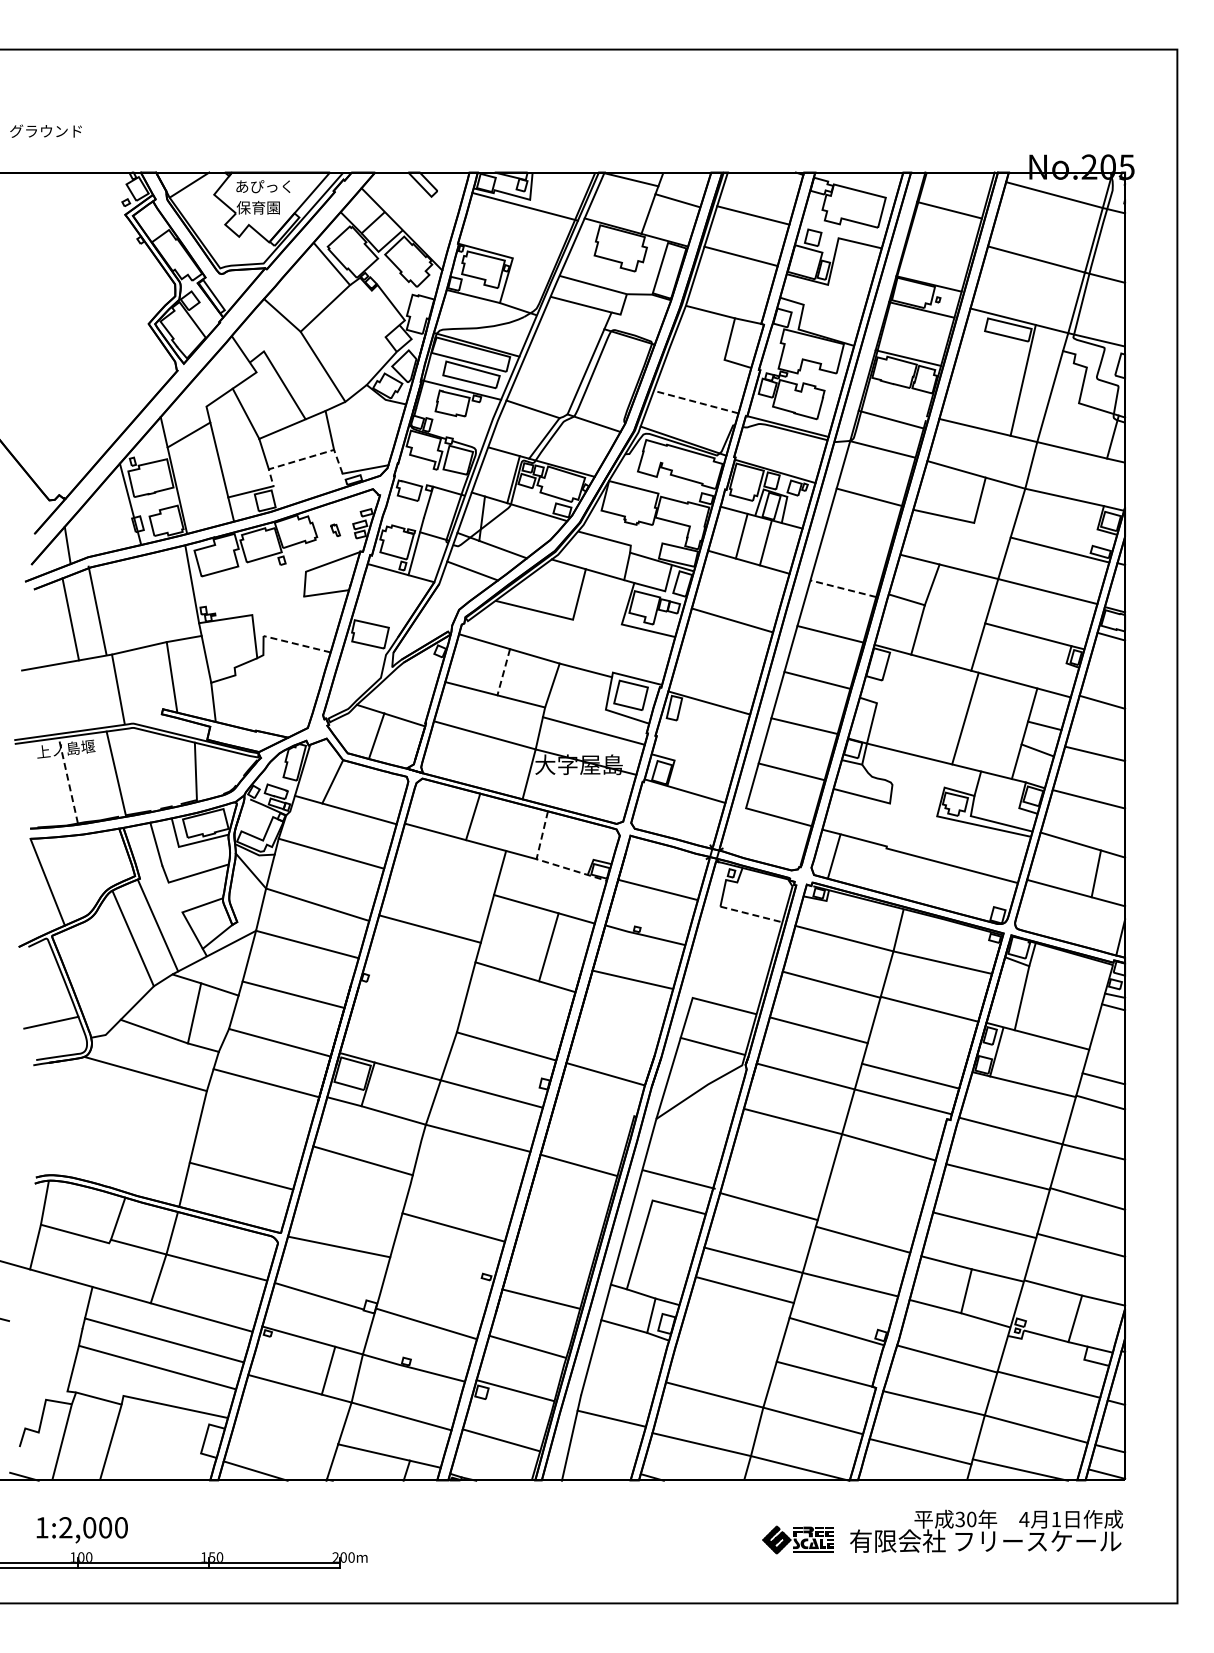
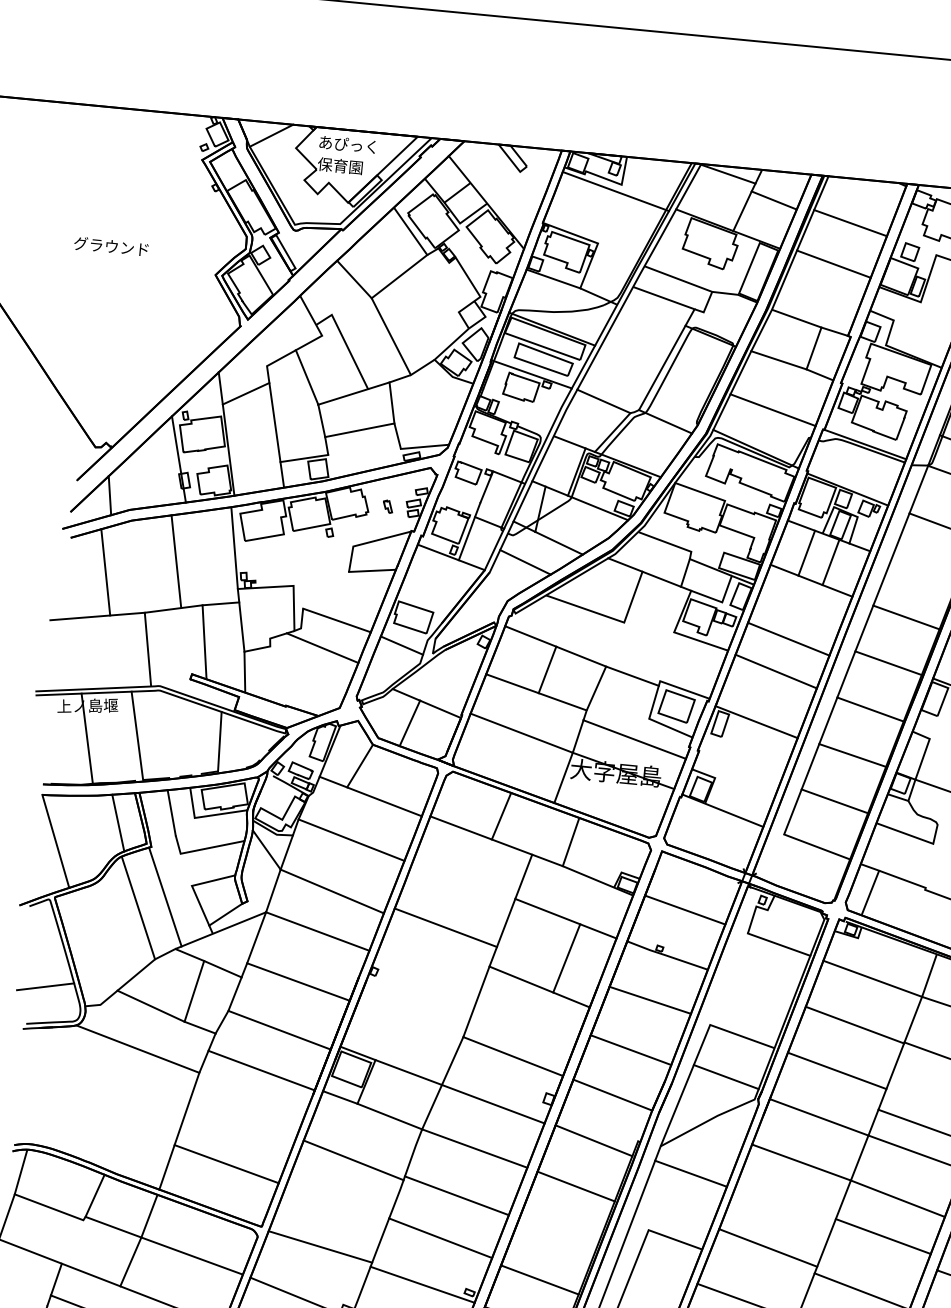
text: (45, 130) -> (110, 245), moved
line: (696, 353) -> (778, 360), added
line: (696, 402) -> (773, 410), dashed -> solid
line: (304, 458) -> (363, 429), dashed -> solid
line: (843, 588) -> (906, 617), dashed -> solid
line: (97, 610) -> (176, 561), moved
line: (297, 644) -> (337, 620), dashed -> solid
line: (722, 652) -> (775, 671), added
line: (361, 662) -> (401, 645), added
line: (285, 672) -> (322, 648), added
line: (503, 672) -> (547, 670), dashed -> solid
line: (68, 780) -> (87, 738), dashed -> solid
line: (105, 858) -> (117, 822), added
line: (547, 862) -> (573, 870), dashed -> solid
line: (751, 914) -> (779, 944), dashed -> solid
line: (618, 1028) -> (630, 1049), added
line: (591, 1119) -> (593, 1140), added
line: (678, 1179) -> (690, 1173), moved
line: (878, 1184) -> (883, 1236), added
line: (465, 1185) -> (456, 1196), added
line: (552, 1258) -> (539, 1280), added
line: (440, 1273) -> (422, 1284), added

